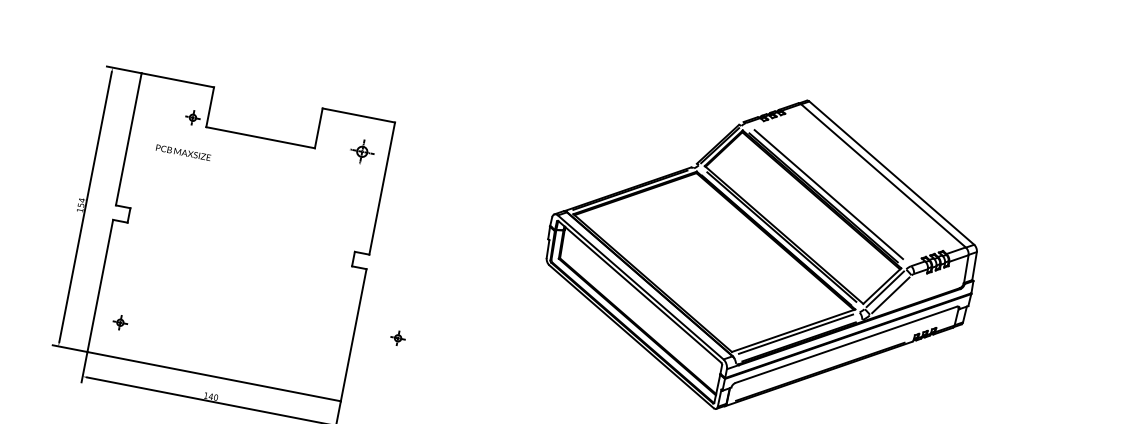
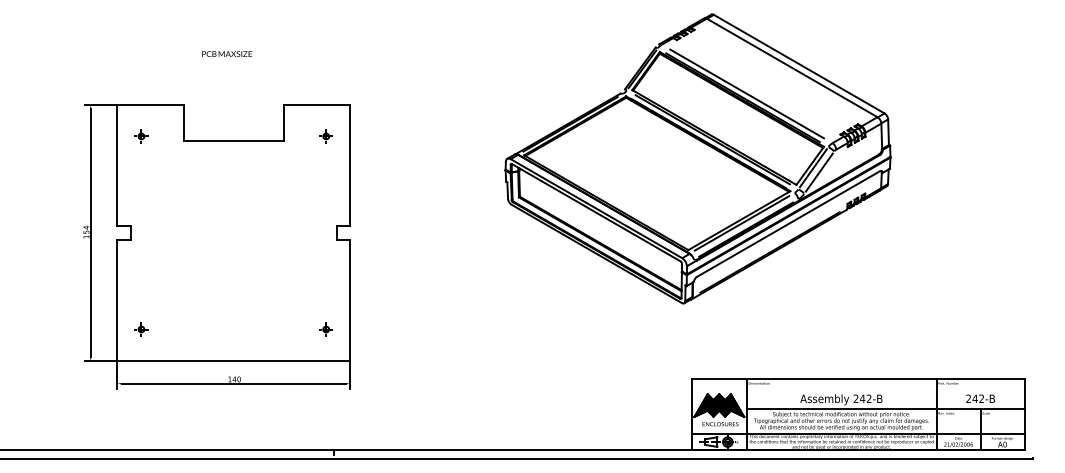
part: (192, 117) -> (141, 136), moved
text: (182, 151) -> (226, 53), moved
part: (361, 151) -> (325, 136), size x0.62
part: (397, 338) -> (325, 329), moved

